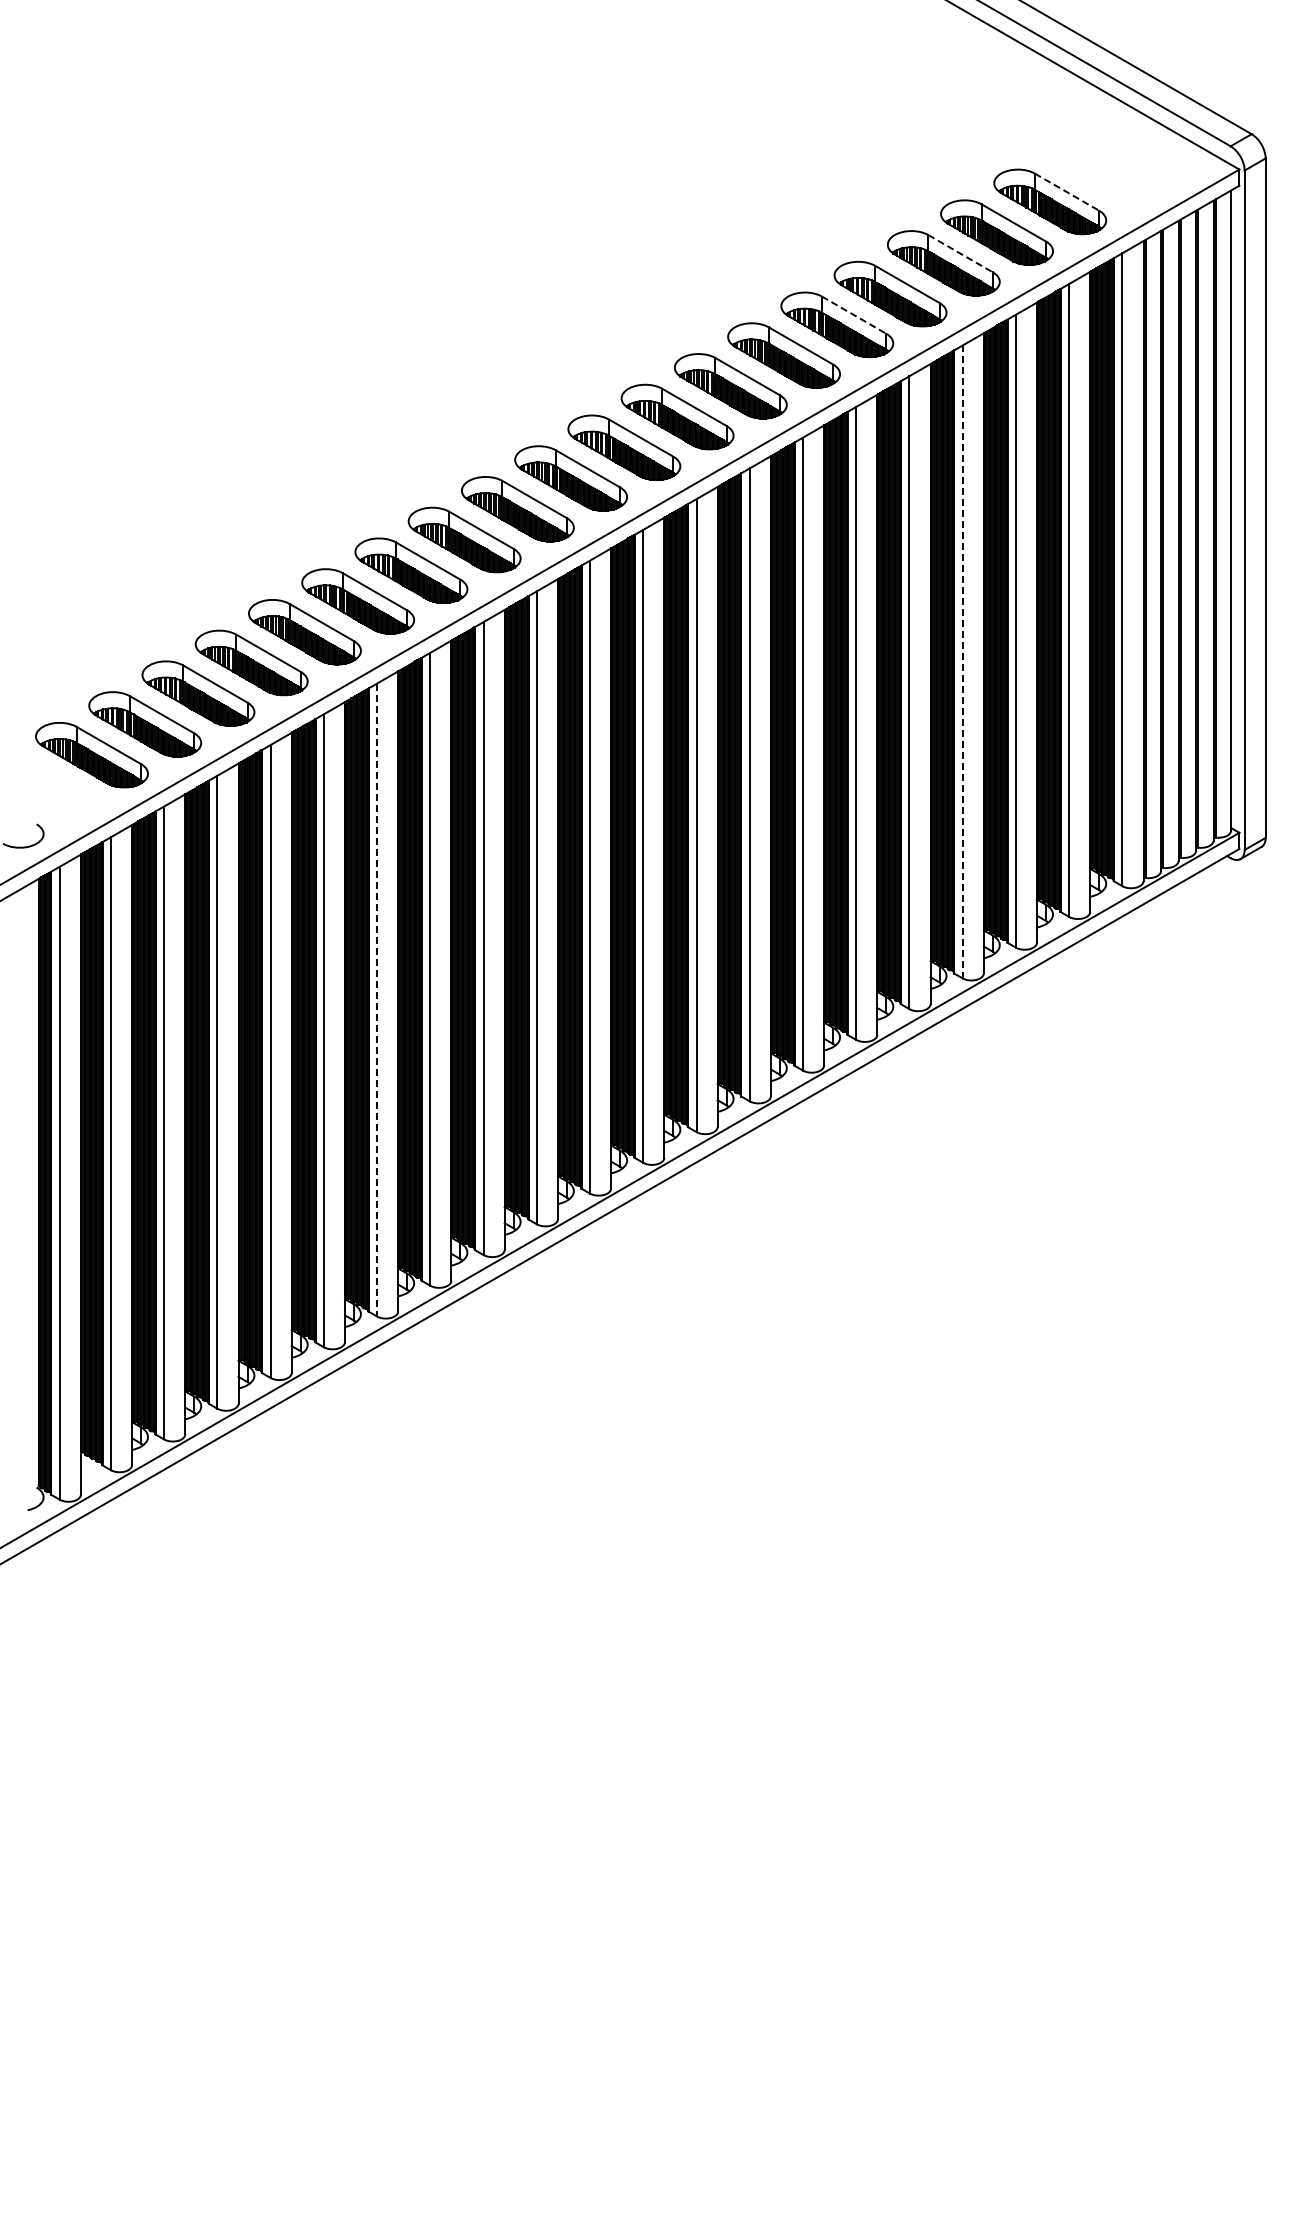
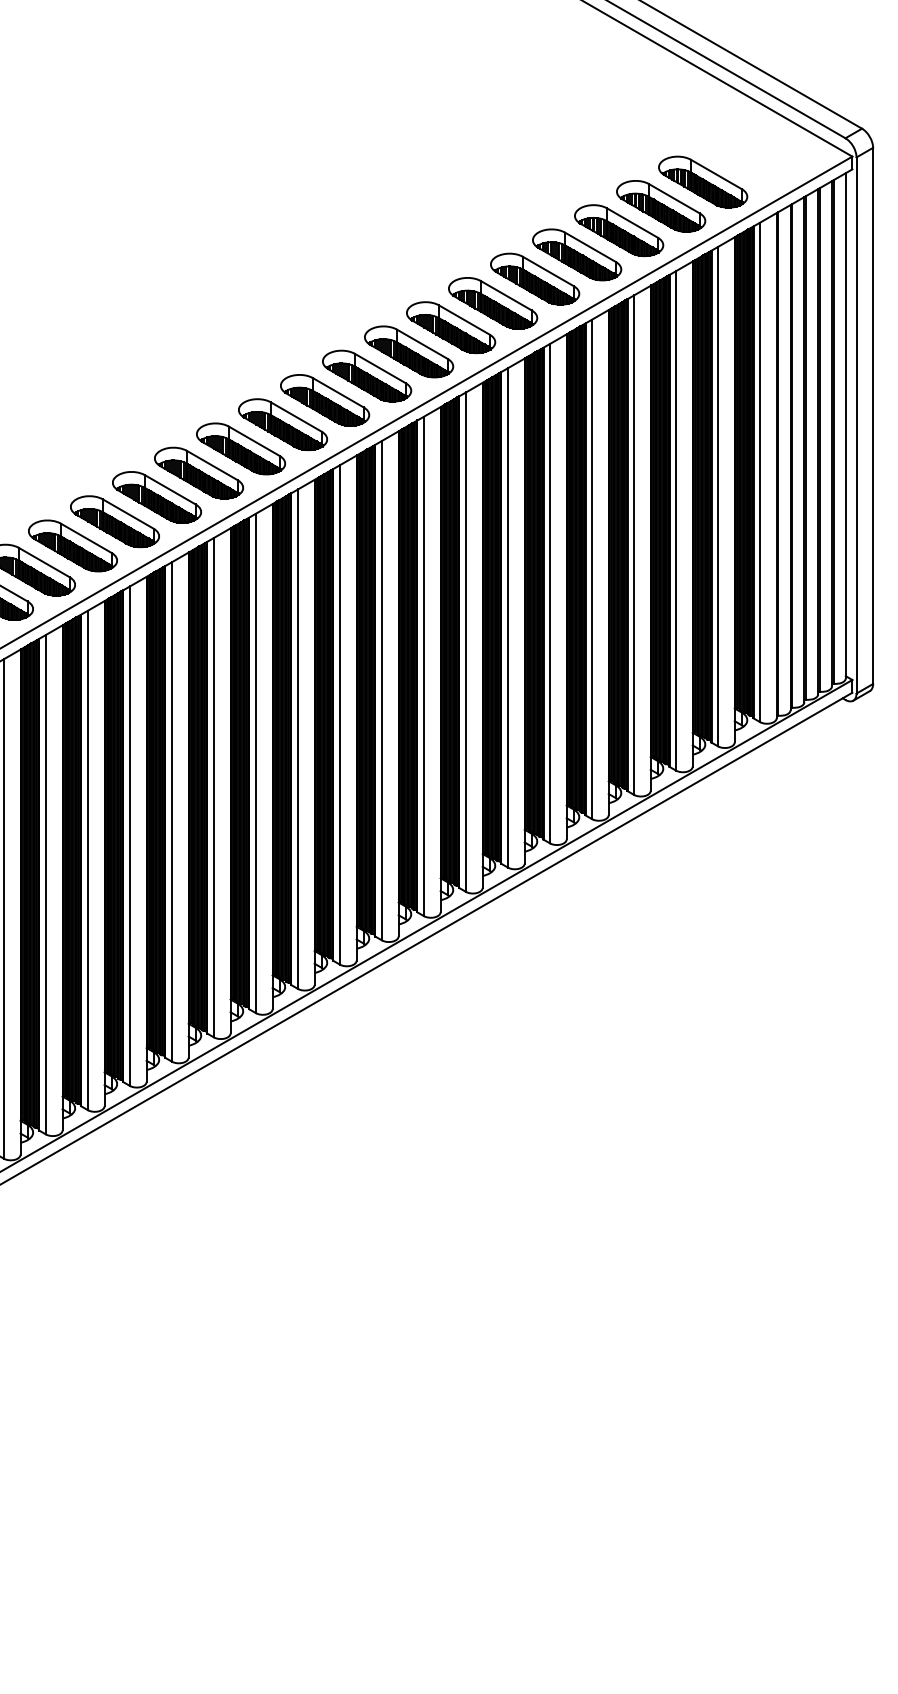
line: (1067, 192) -> (716, 174), dashed -> solid
line: (961, 253) -> (633, 222), dashed -> solid
line: (854, 315) -> (548, 271), dashed -> solid
line: (962, 662) -> (633, 545), dashed -> solid
line: (377, 1000) -> (172, 812), dashed -> solid

